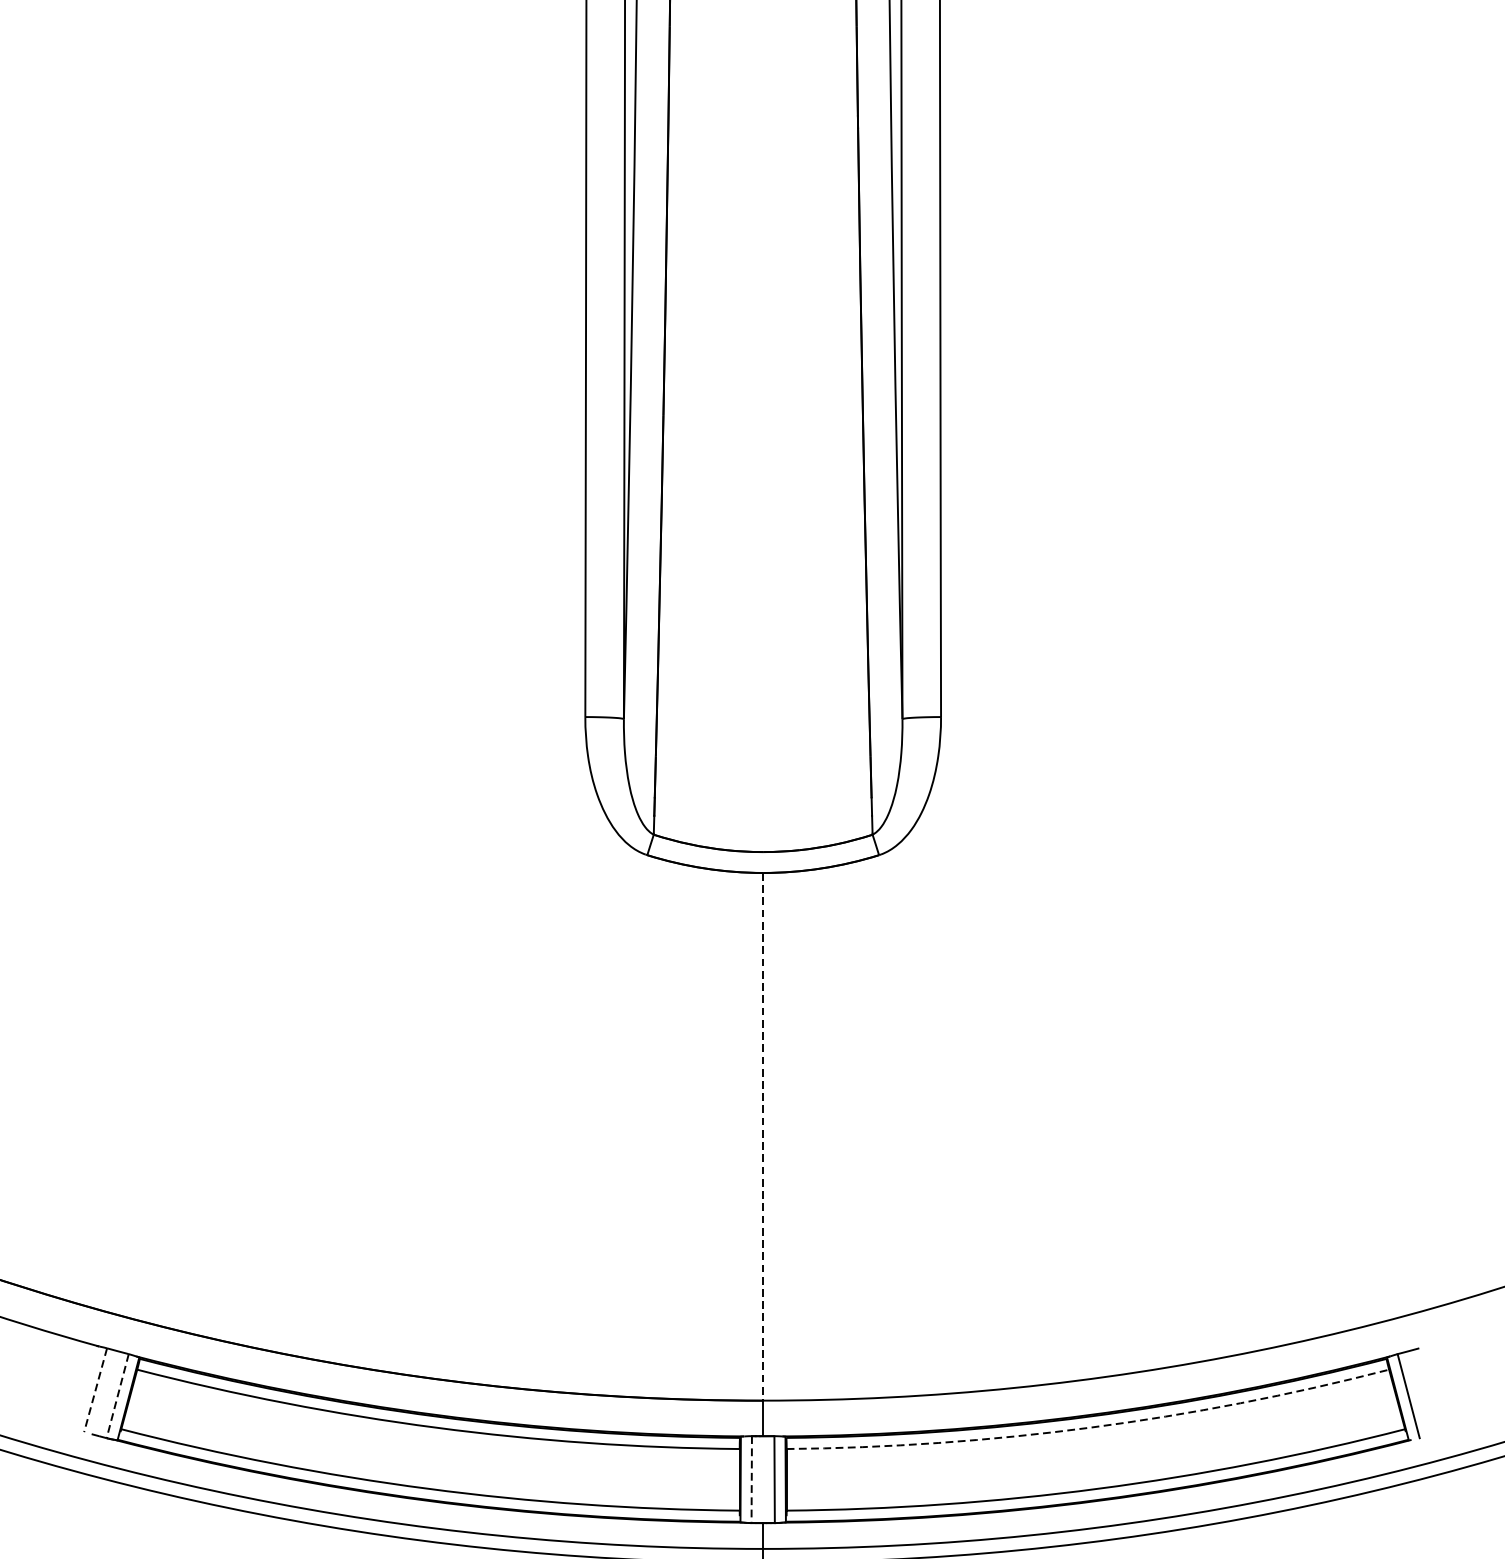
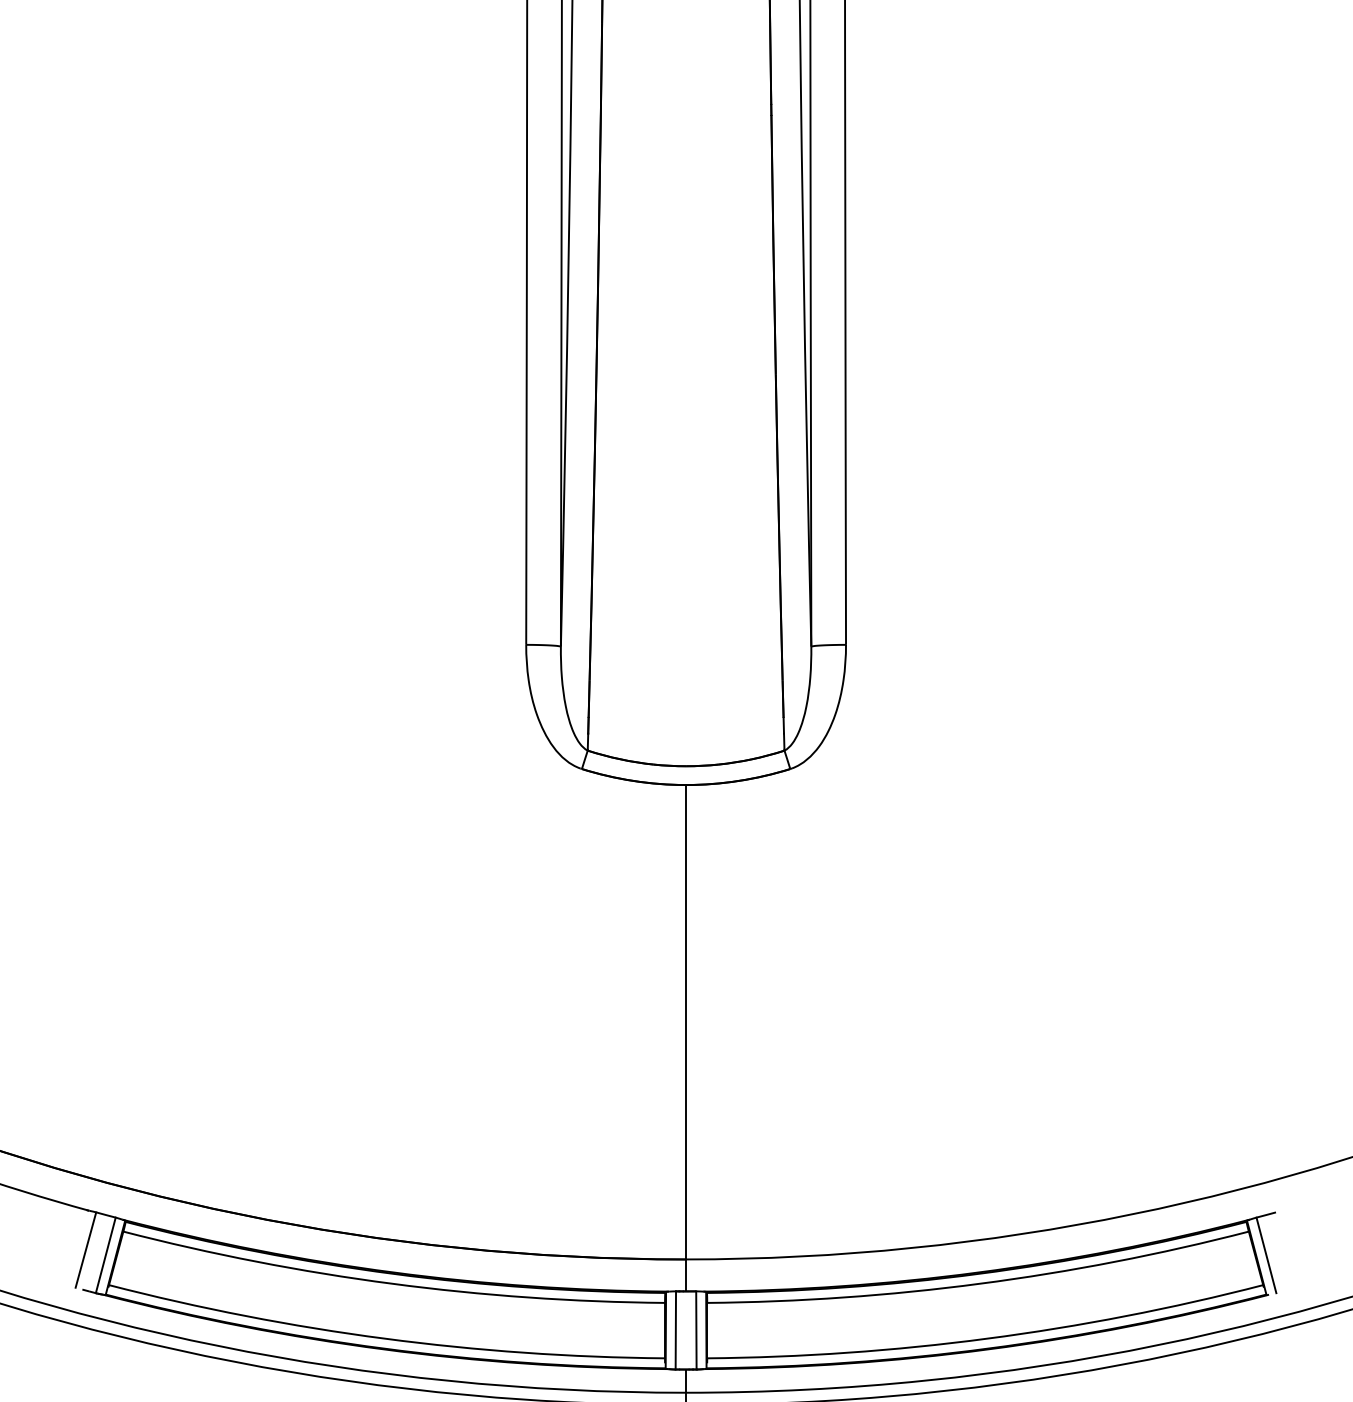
line: (763, 1137) -> (686, 1022), dashed -> solid
line: (95, 1390) -> (85, 1250), dashed -> solid
line: (117, 1396) -> (105, 1255), dashed -> solid
arc: (1090, 1427) -> (980, 1283), dashed -> solid
line: (751, 1479) -> (675, 1330), dashed -> solid

